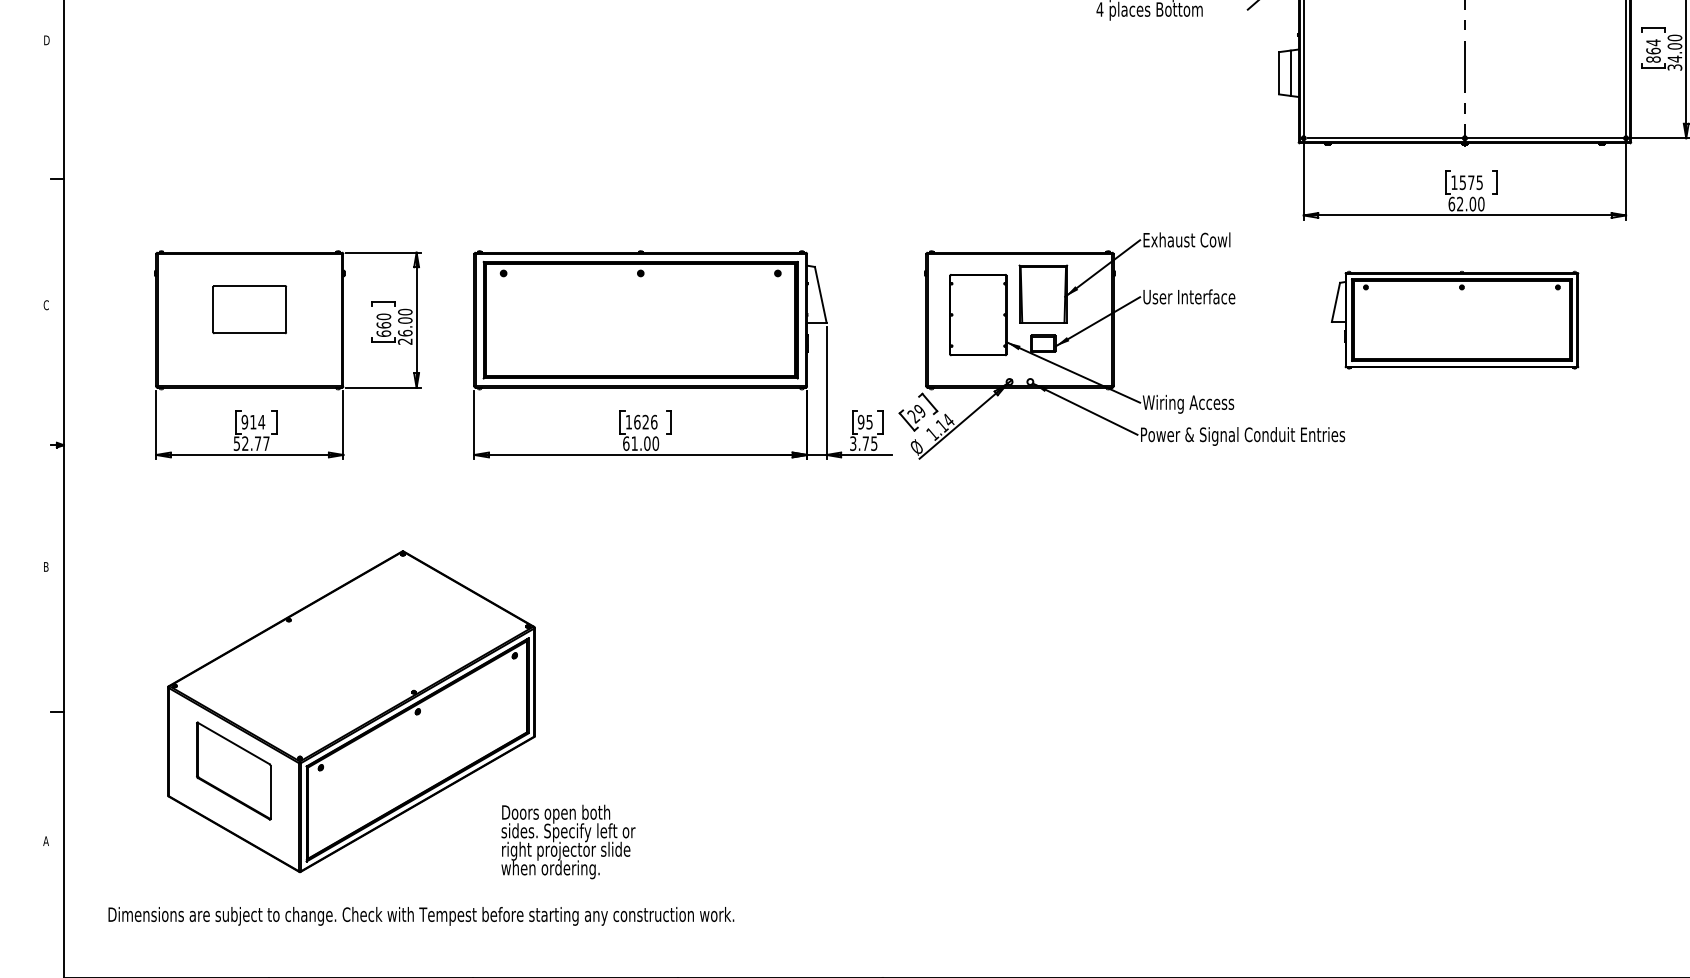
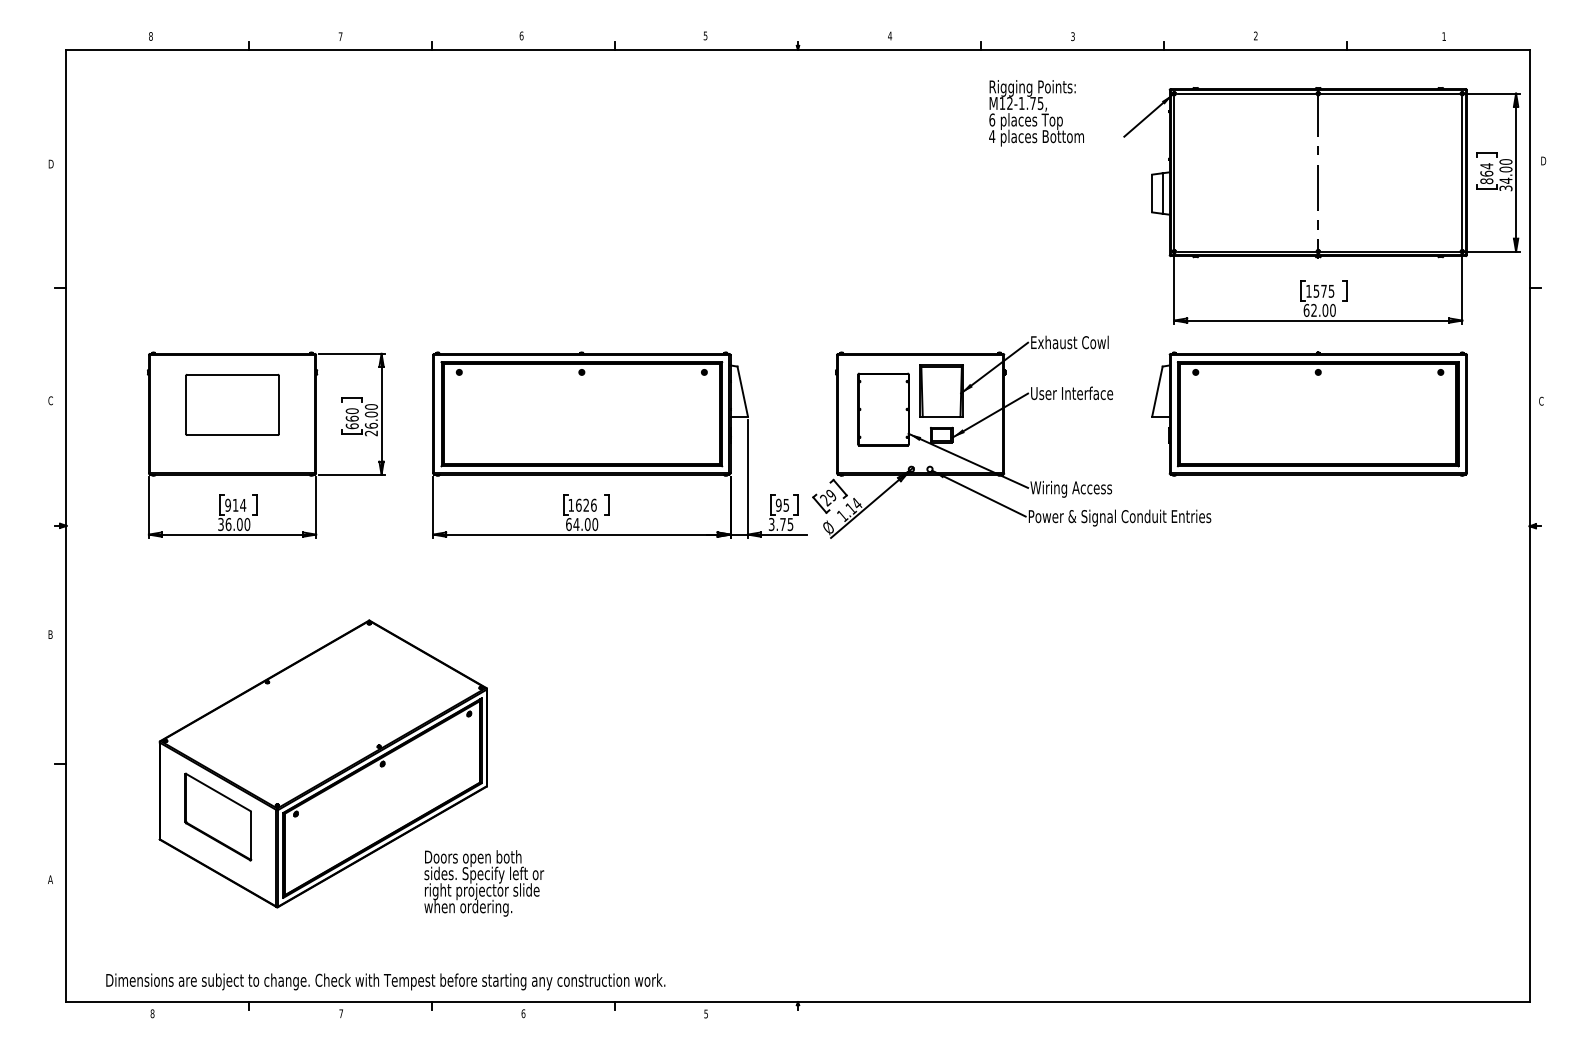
part: (249, 309) -> (232, 404), size x1.43
part: (1455, 319) -> (1309, 413), size x1.43
text: (252, 443) -> (234, 524), 52.77 -> 36.00
text: (634, 443) -> (576, 524), 61.00 -> 64.00
text: (568, 842) -> (484, 883), moved
text: (421, 915) -> (385, 981), moved

